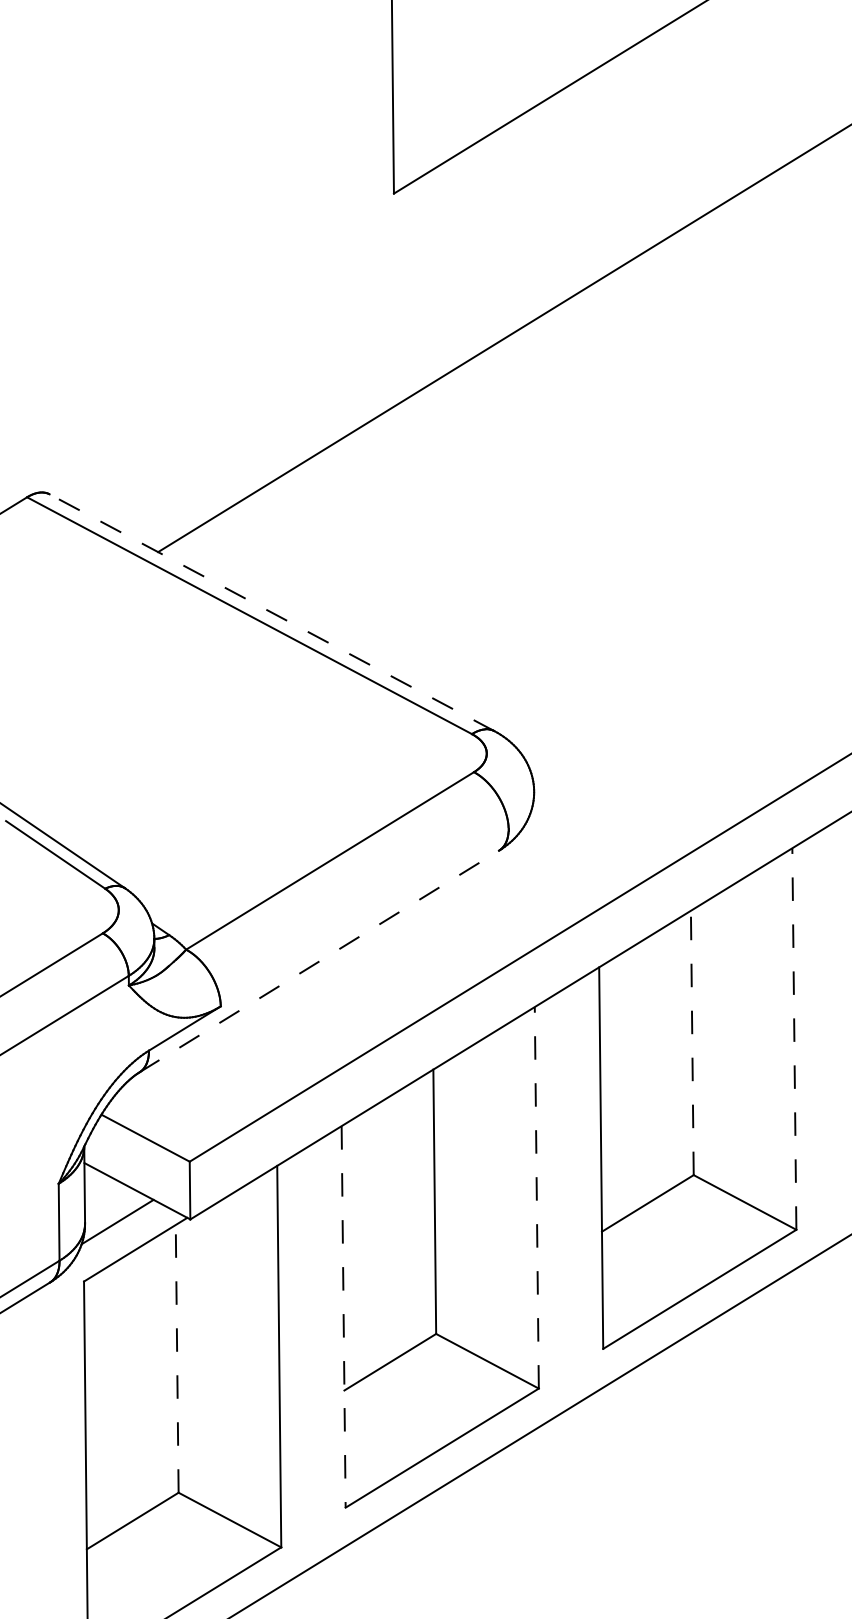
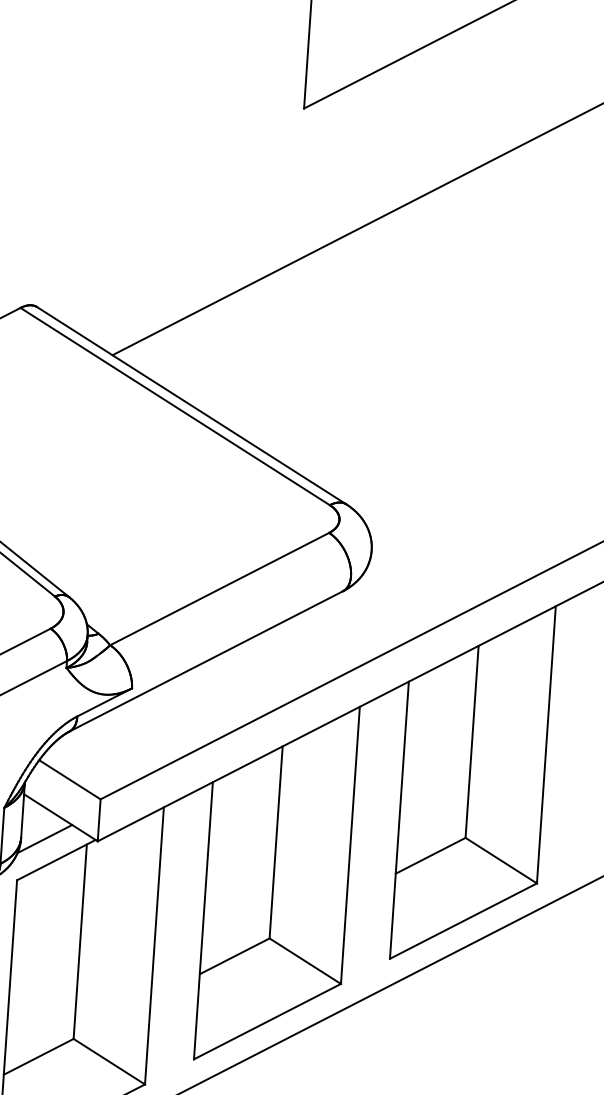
line: (272, 612) -> (192, 405), dashed -> solid
line: (319, 961) -> (206, 661), dashed -> solid
line: (794, 1039) -> (546, 745), dashed -> solid
line: (692, 1042) -> (472, 741), dashed -> solid
line: (536, 1197) -> (350, 845), dashed -> solid
line: (343, 1316) -> (203, 920), dashed -> solid
line: (177, 1358) -> (80, 941), dashed -> solid

